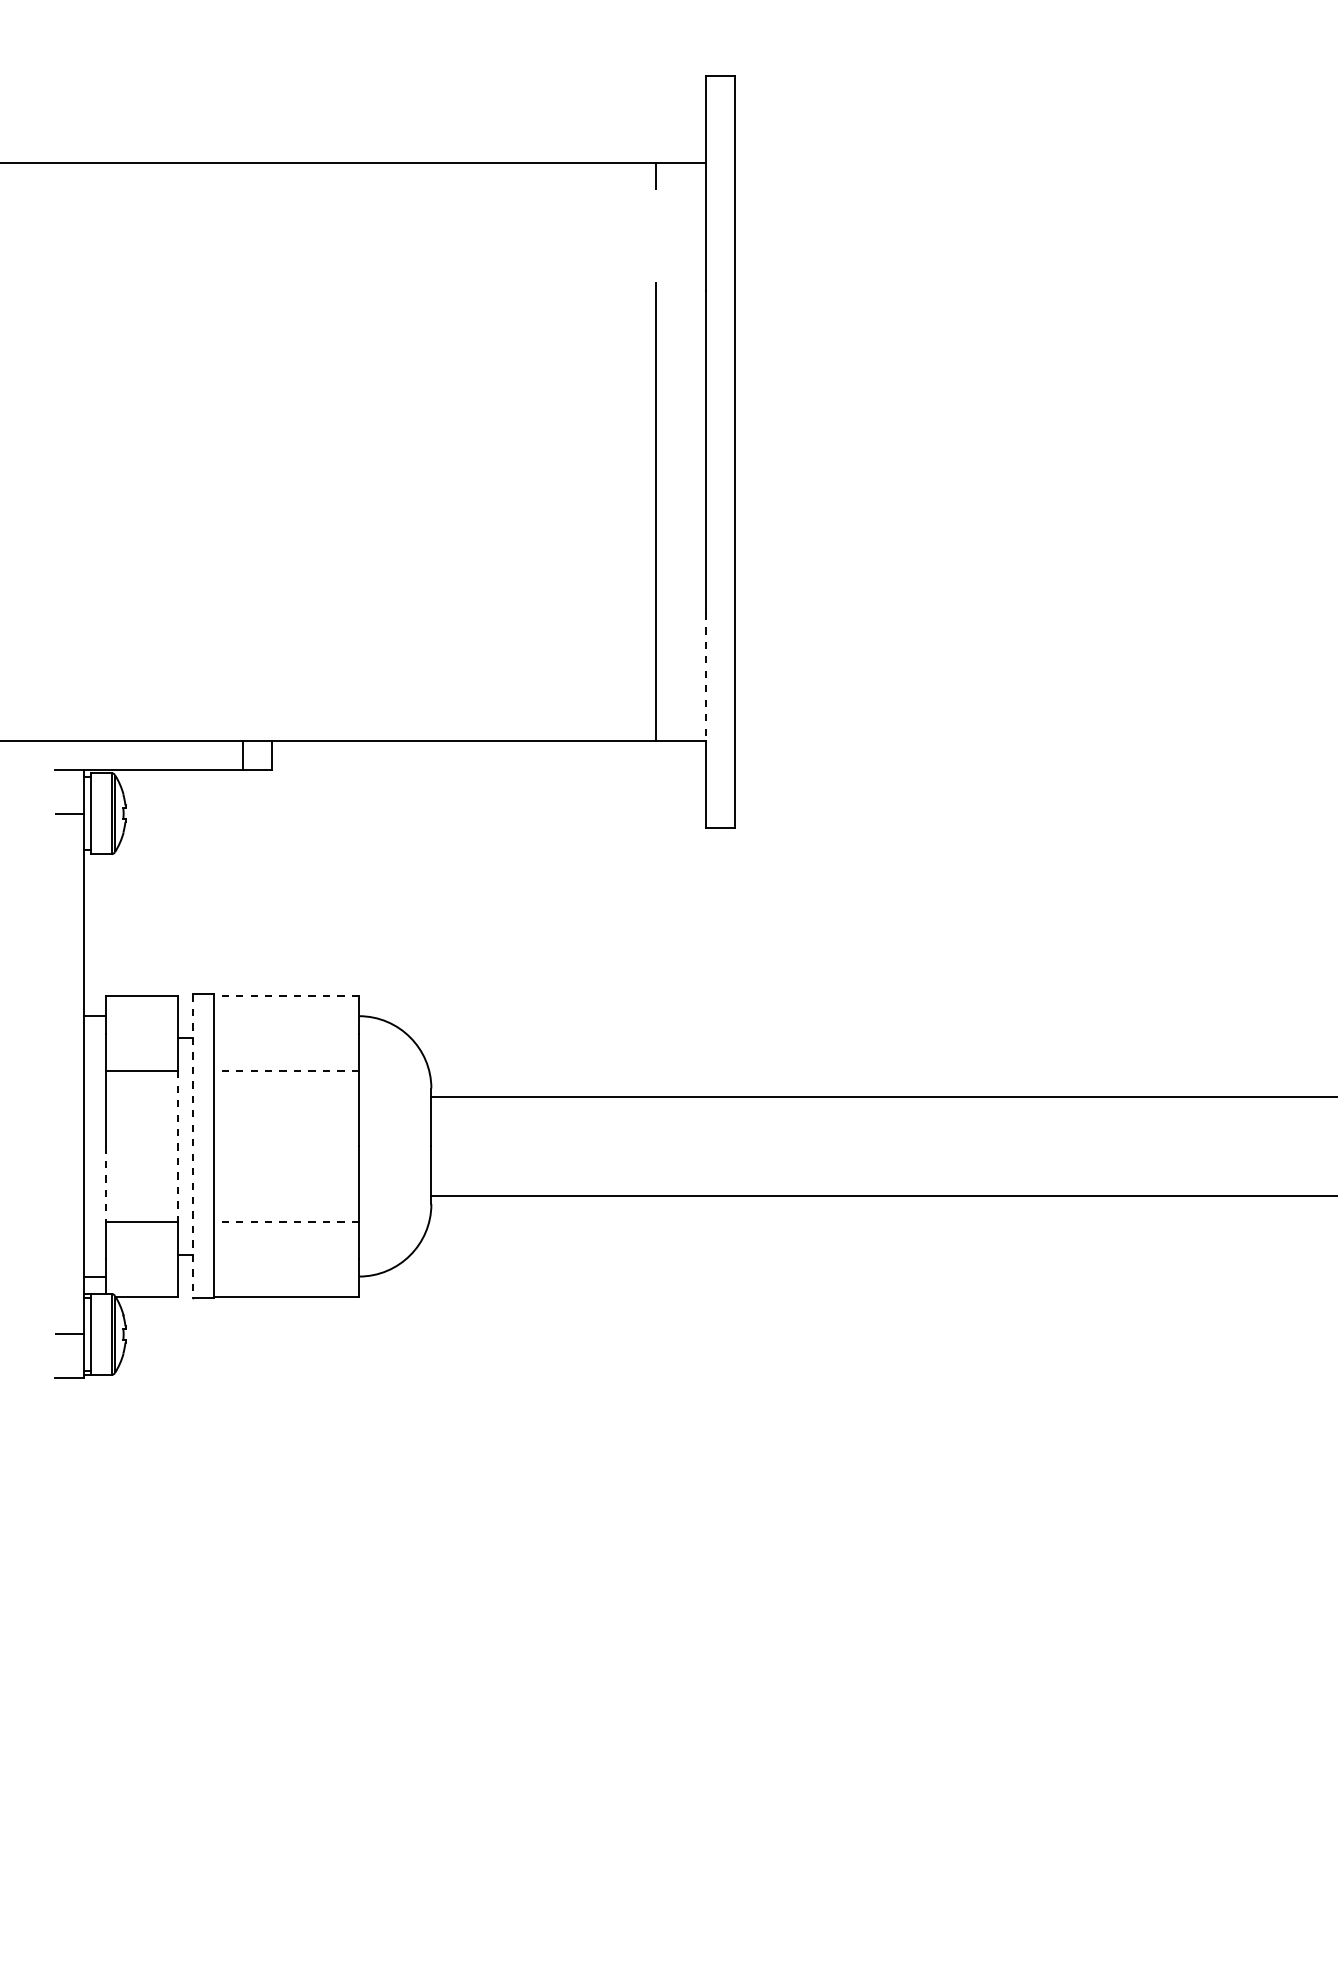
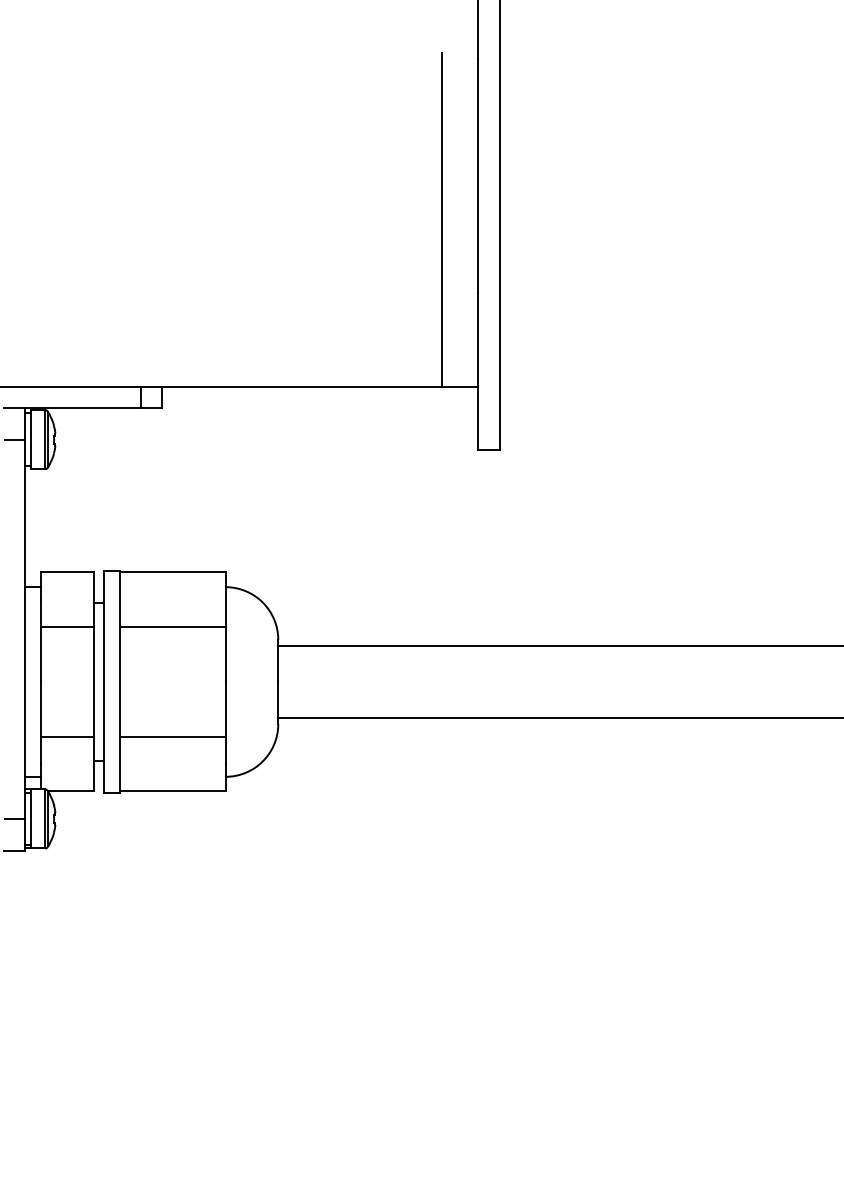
line: (706, 677) -> (478, 340), dashed -> solid
line: (286, 996) -> (172, 572), dashed -> solid
line: (286, 1071) -> (172, 627), dashed -> solid
line: (178, 1146) -> (94, 682), dashed -> solid
line: (192, 1146) -> (104, 682), dashed -> solid
line: (105, 1183) -> (40, 709), dashed -> solid
line: (286, 1221) -> (172, 736), dashed -> solid

